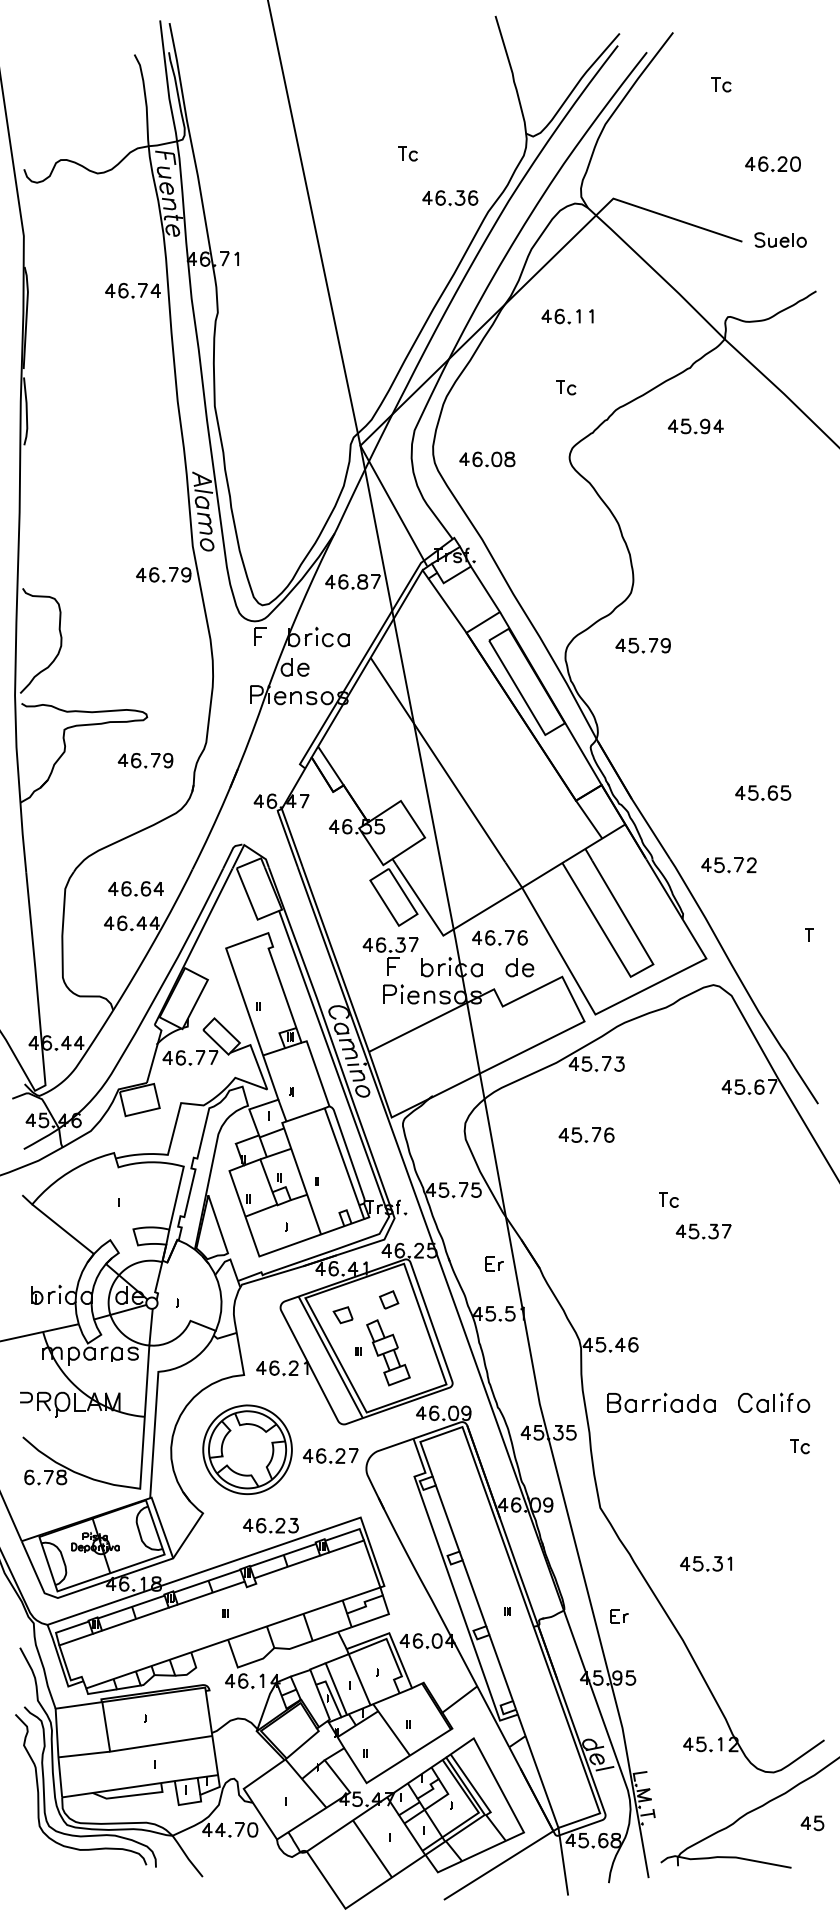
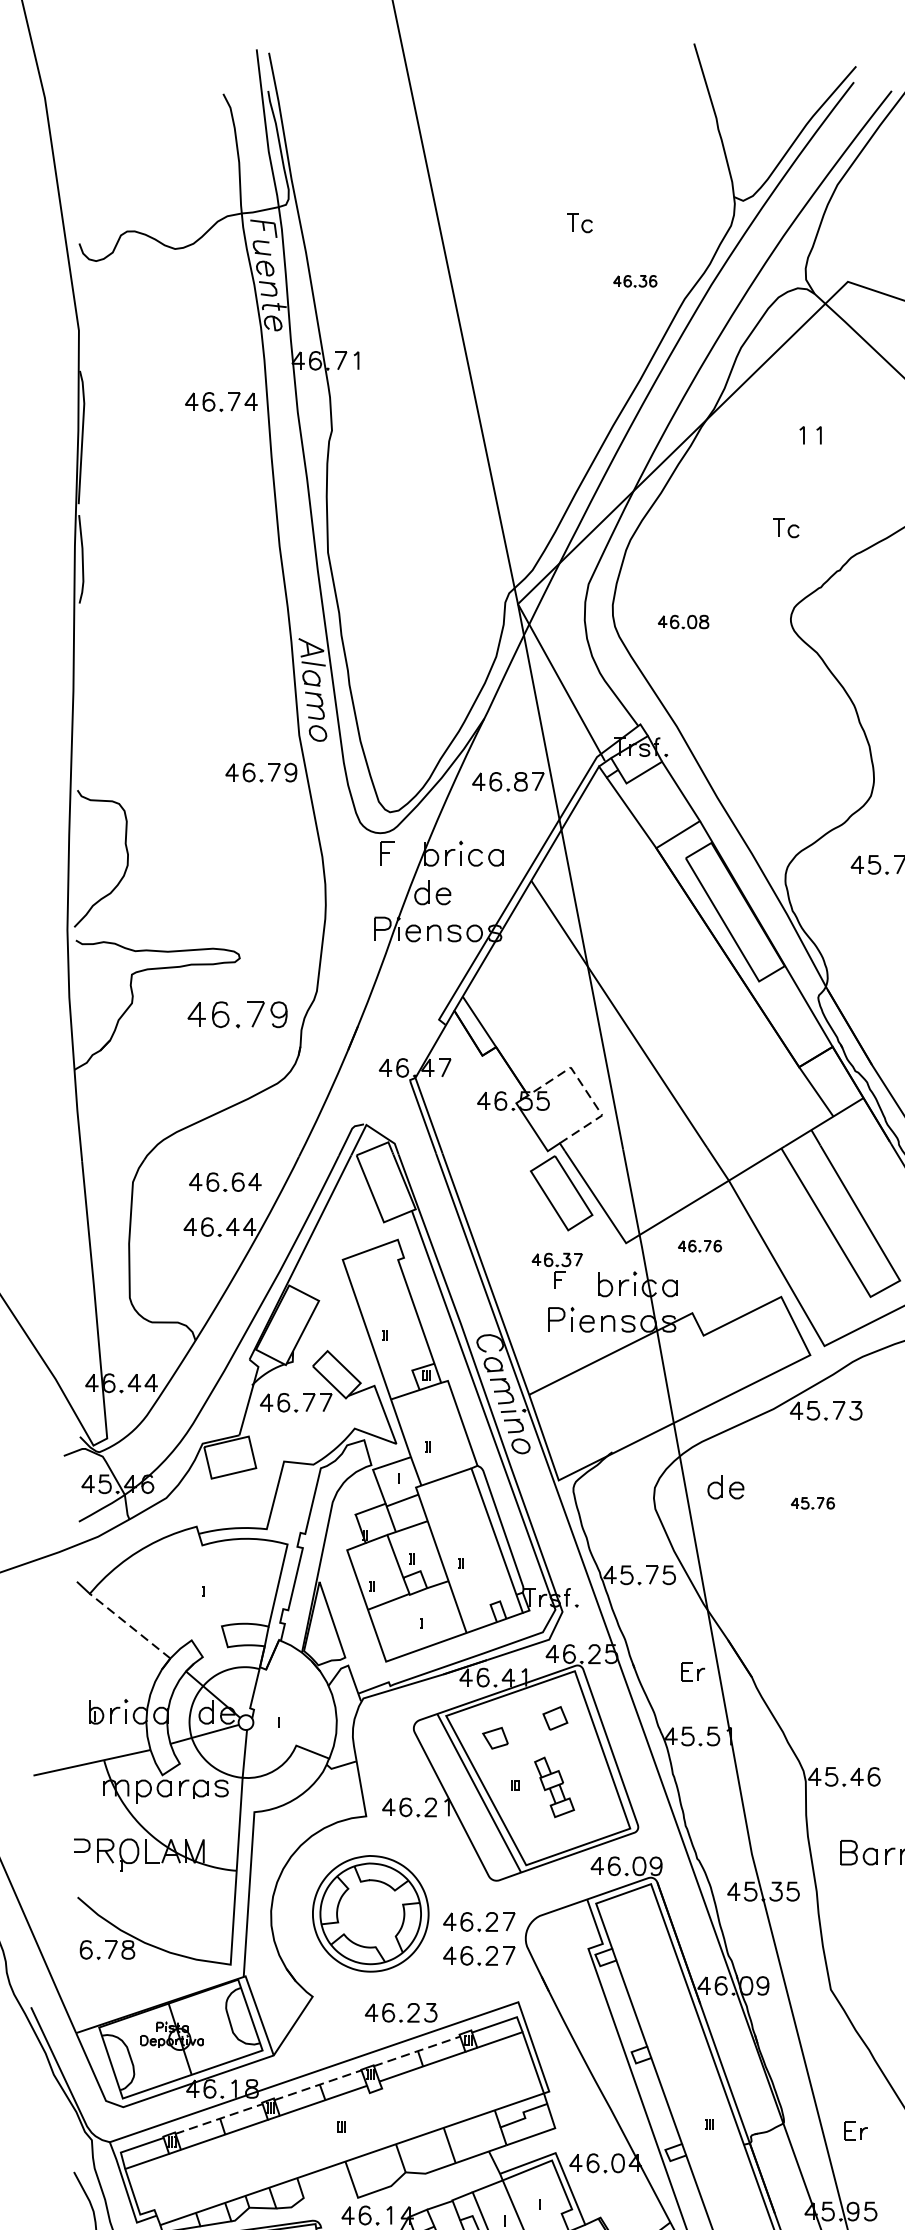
part: (450, 198) -> (635, 281), size x0.6
part: (555, 316) -> (772, 435), removed
part: (487, 459) -> (683, 622), size x0.7
part: (145, 760) -> (237, 1014), size x1.4
line: (412, 818) -> (585, 1090), solid -> dashed
part: (499, 937) -> (699, 1245), size x0.6
part: (390, 956) -> (557, 1270), size x0.7
part: (519, 967) -> (725, 1486), moved
part: (586, 1134) -> (812, 1502), size x0.6
line: (63, 1229) -> (130, 1626), solid -> dashed
part: (388, 1352) -> (554, 1786), size x0.7
part: (330, 1481) -> (478, 1955), added
line: (282, 1555) -> (416, 2051), solid -> dashed
line: (206, 1581) -> (317, 2085), solid -> dashed
line: (130, 1607) -> (218, 2119), solid -> dashed

